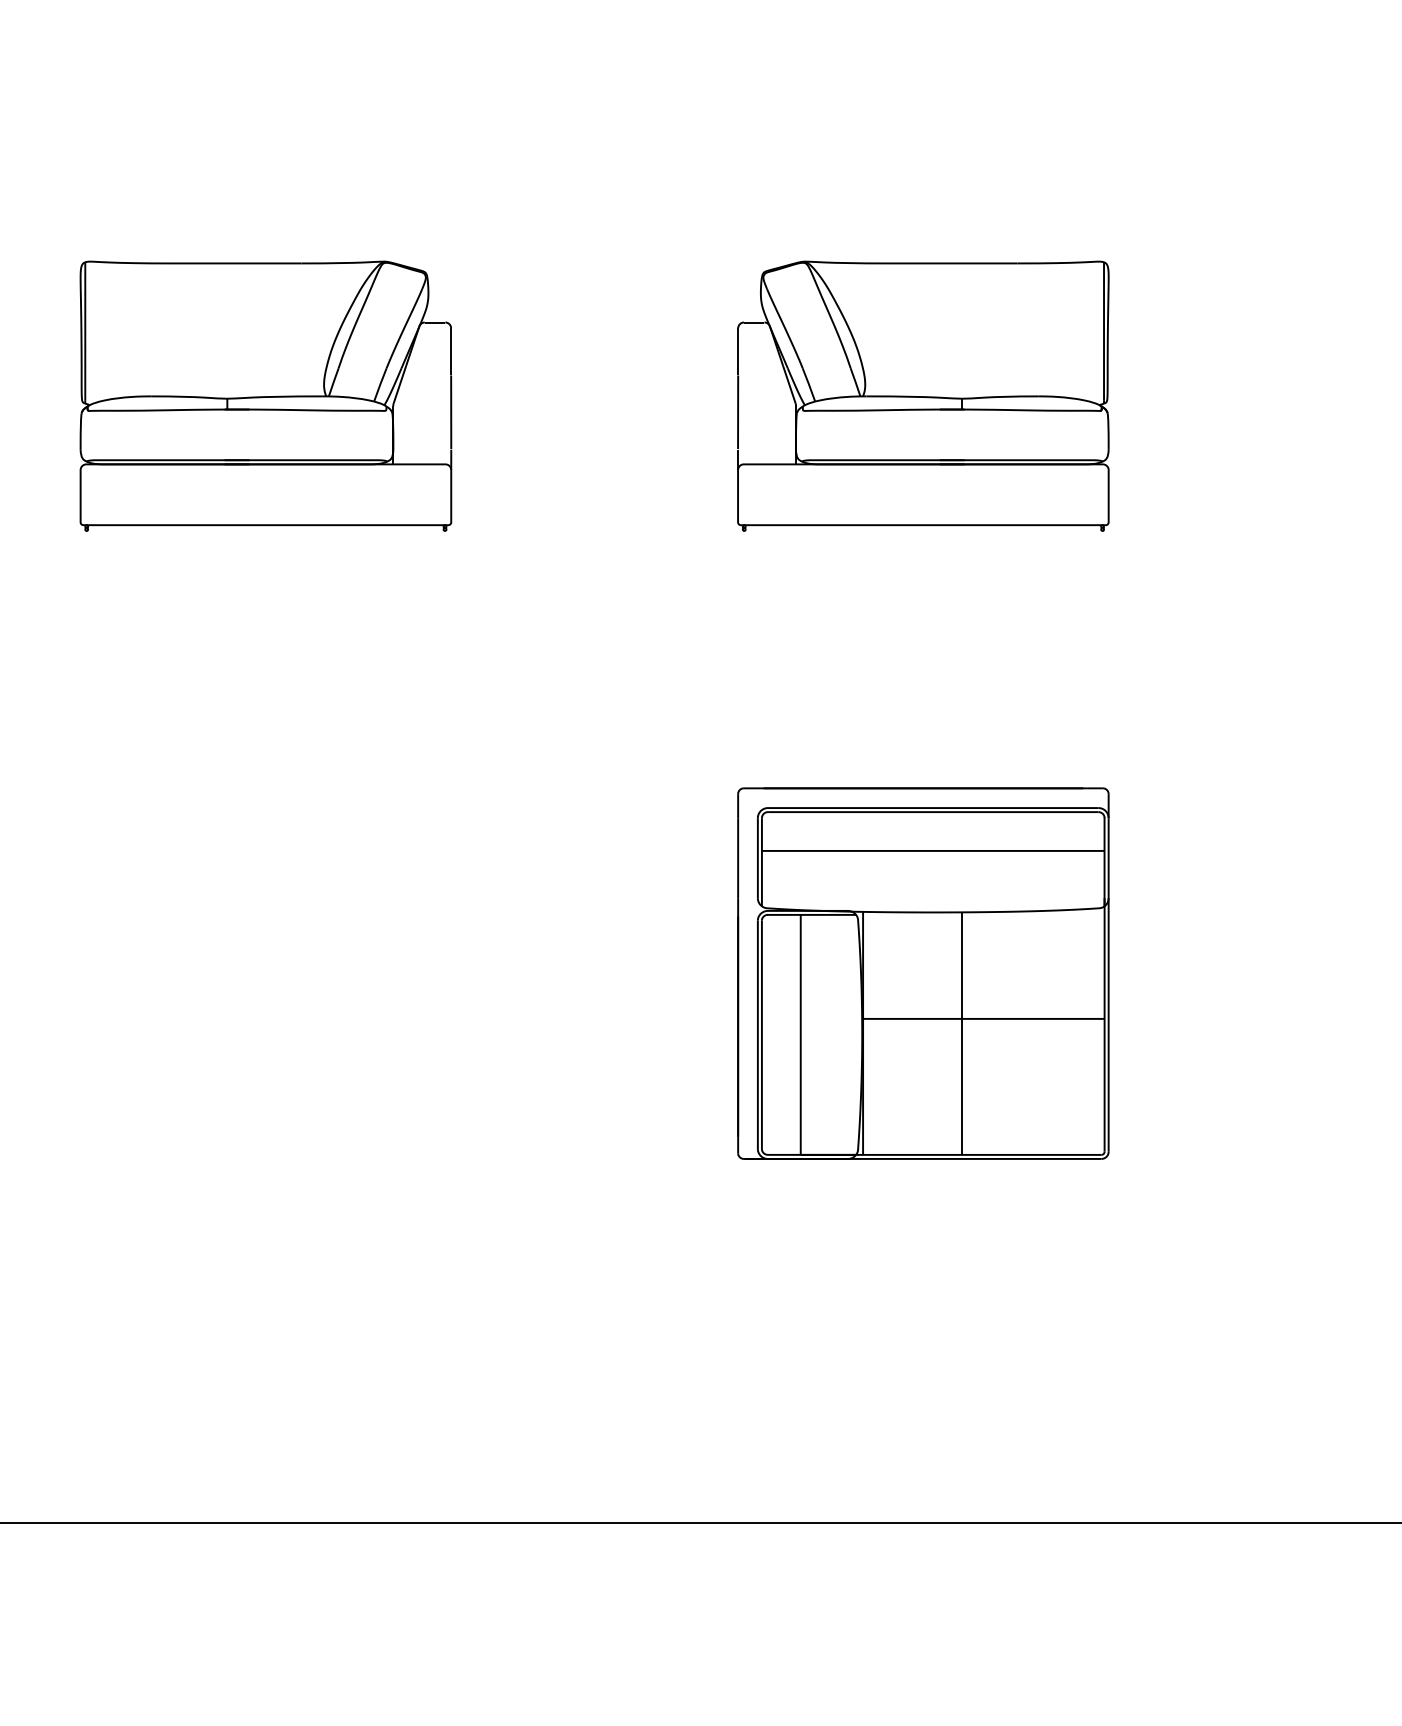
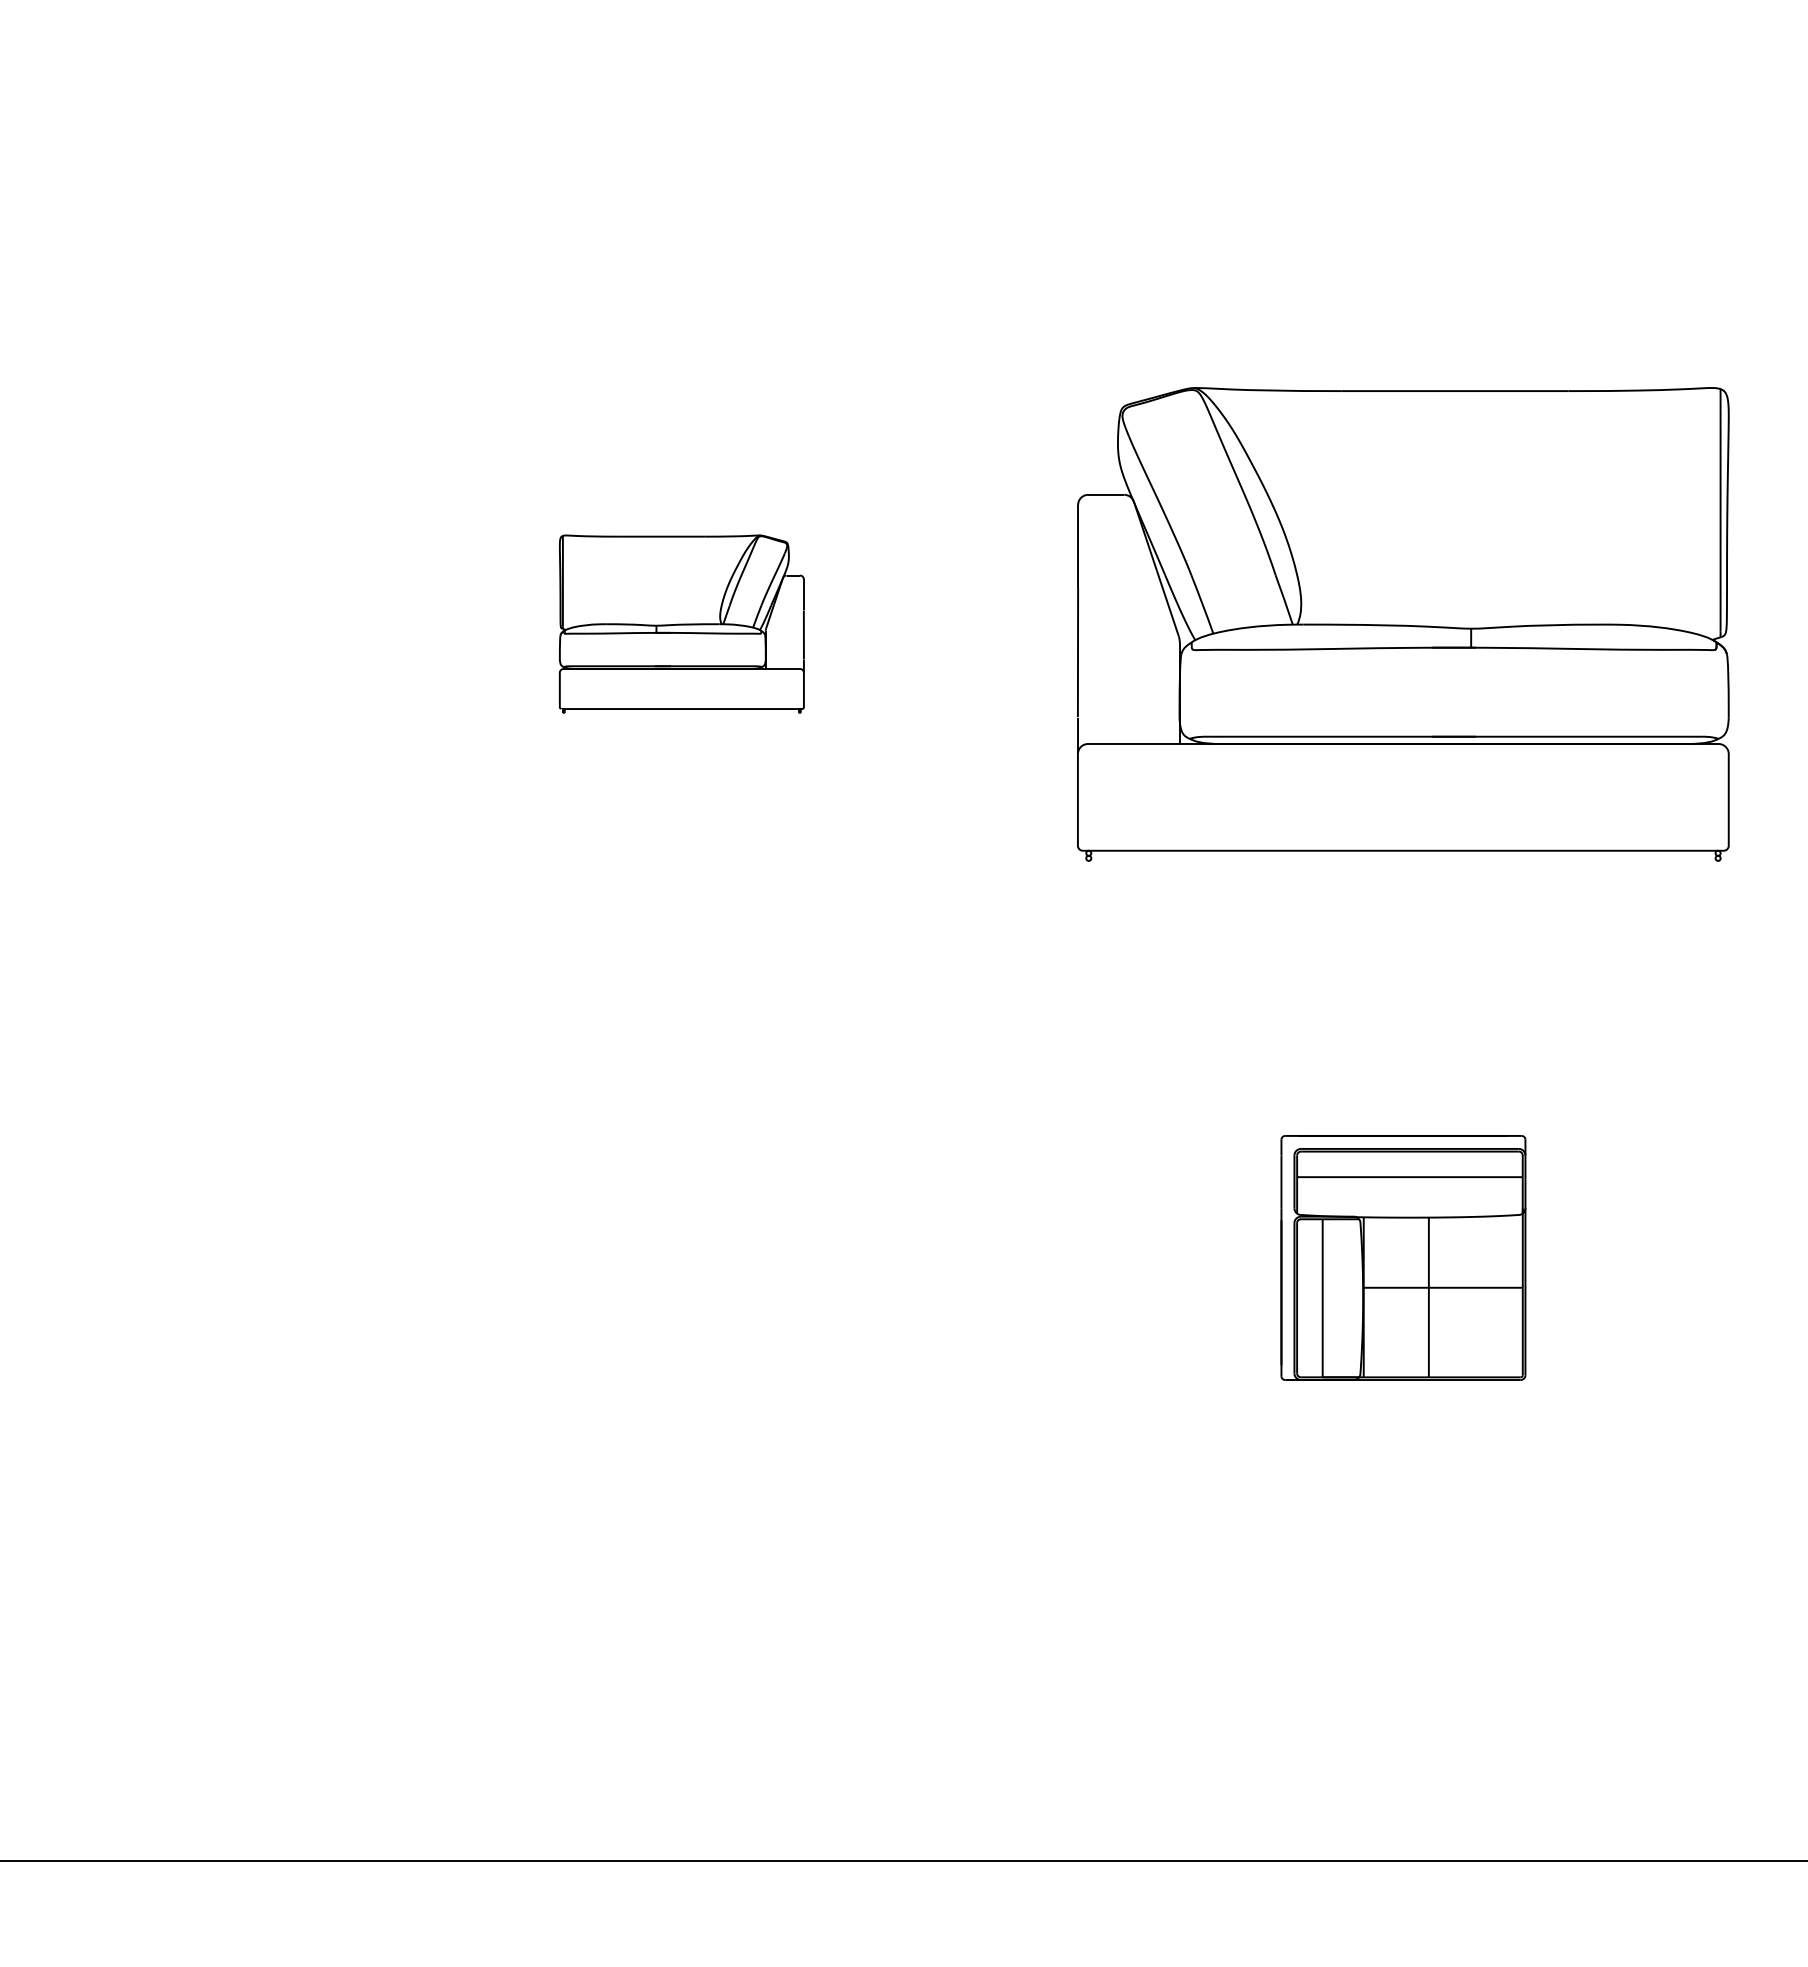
part: (265, 395) -> (681, 623), size x0.6
part: (923, 395) -> (1403, 623), size x1.6
part: (923, 973) -> (1403, 1257), size x0.6

